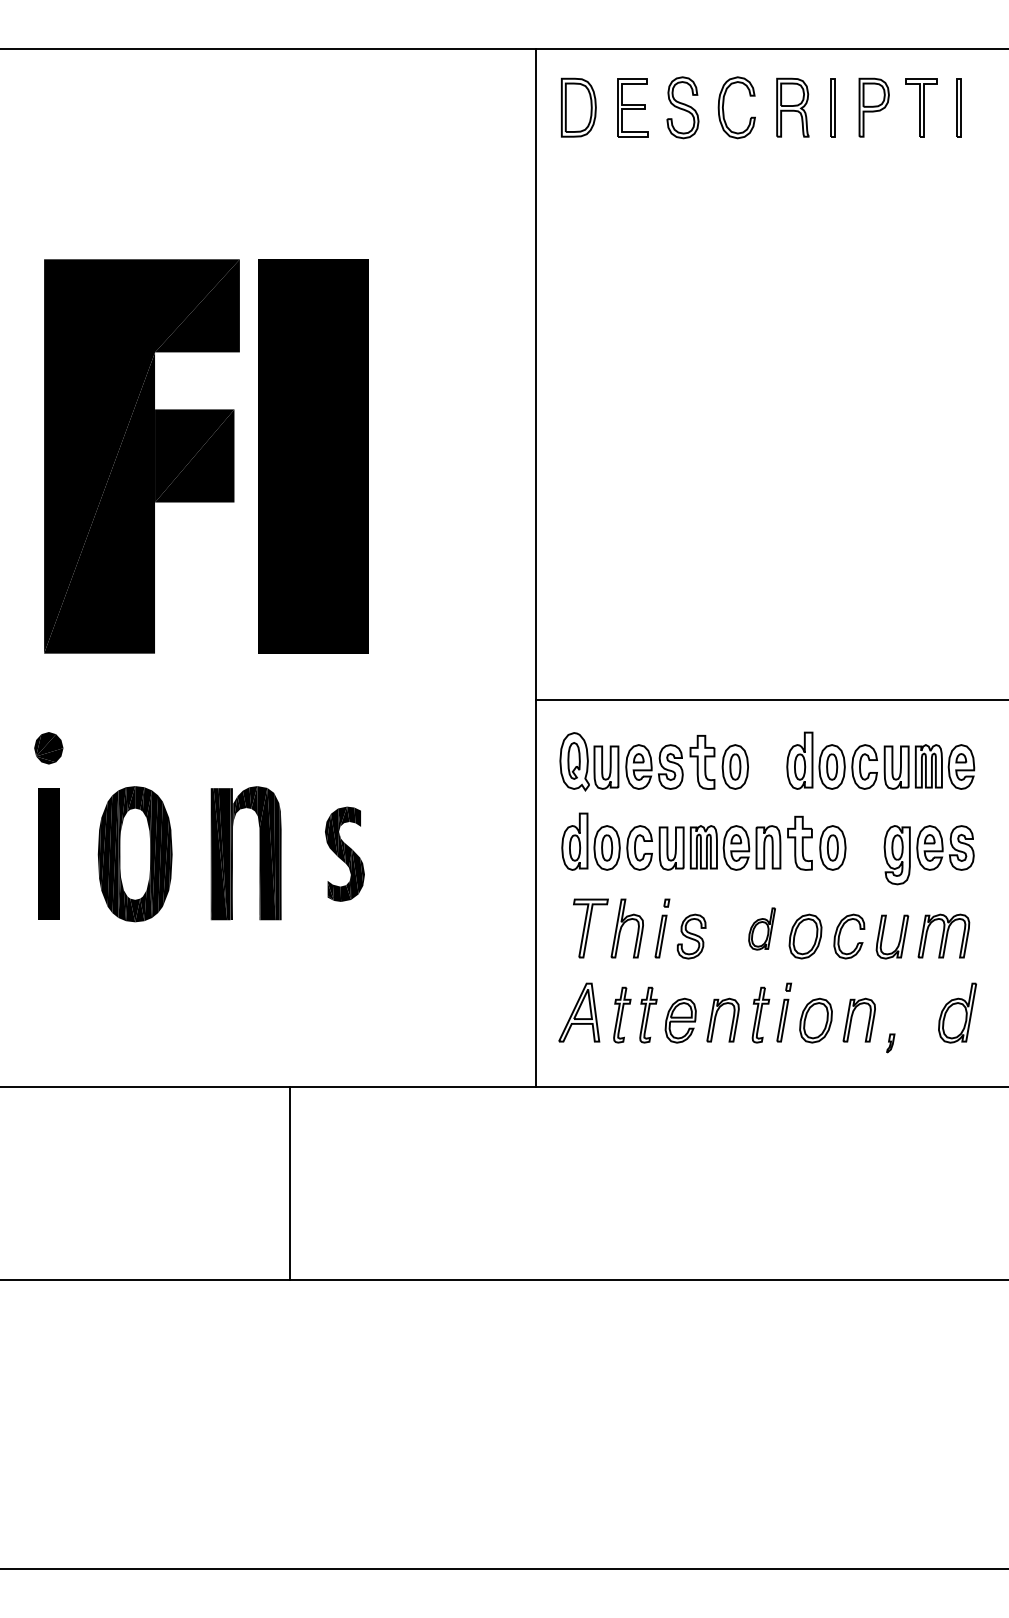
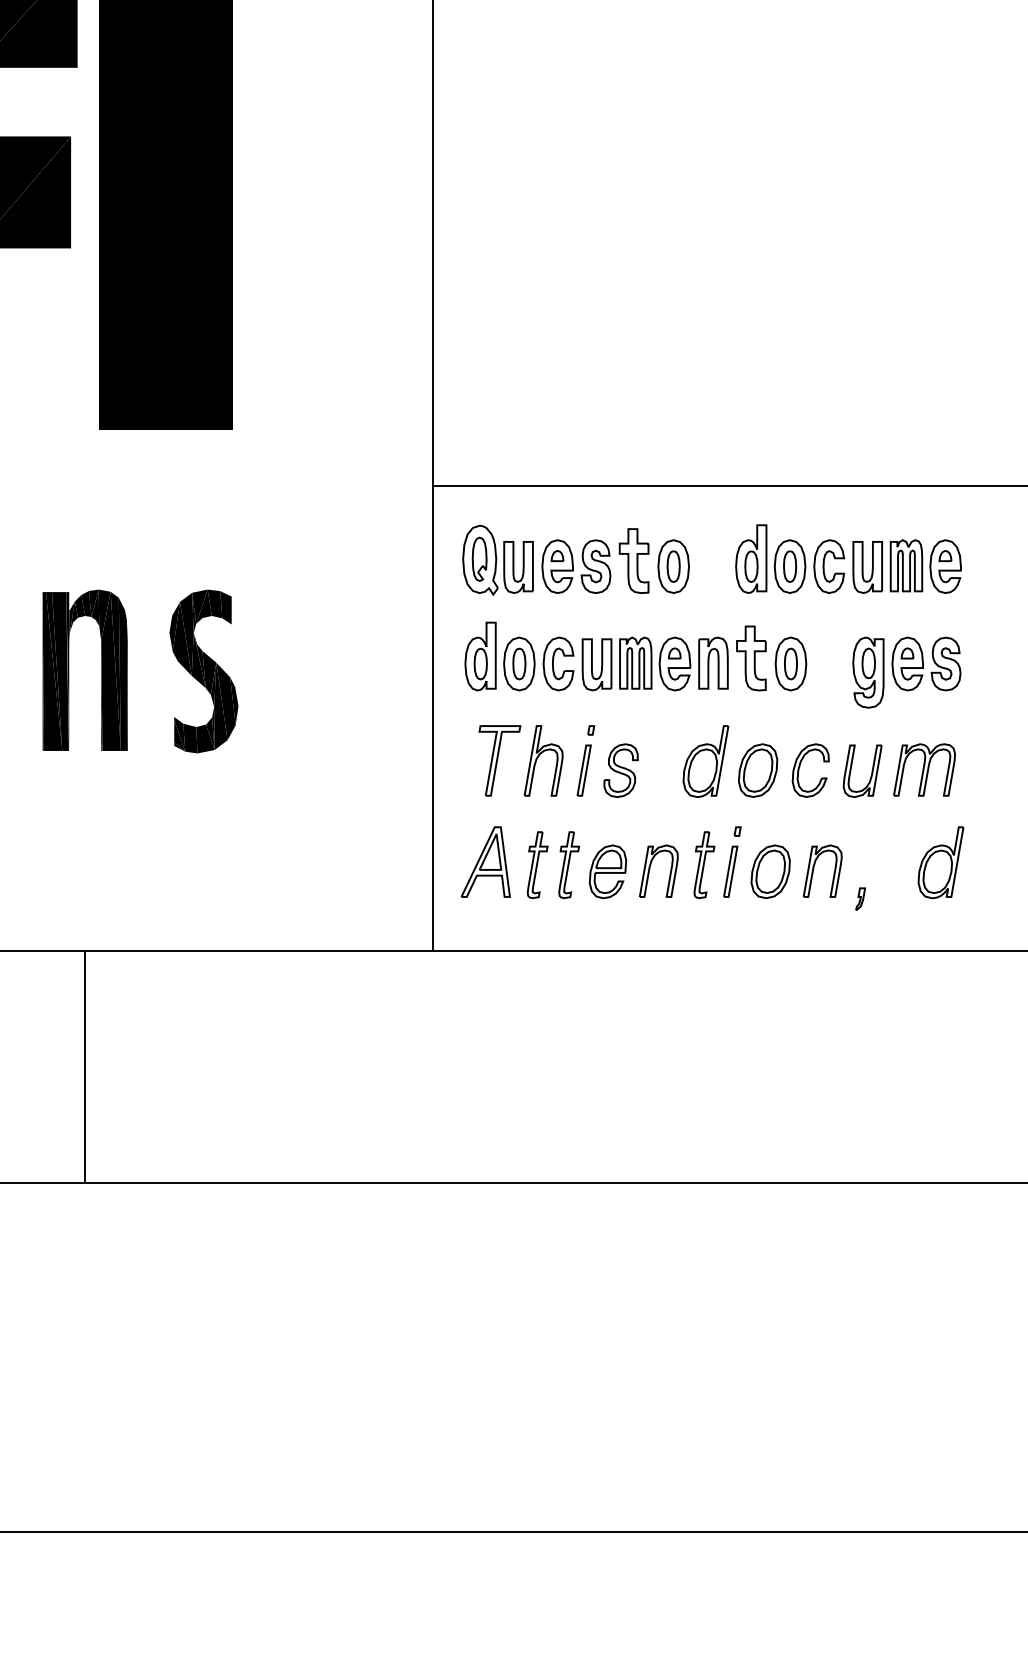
part: (344, 854) -> (203, 671), size x1.43
part: (761, 928) -> (705, 760), size x1.43
line: (289, 1182) -> (84, 1066), moved

